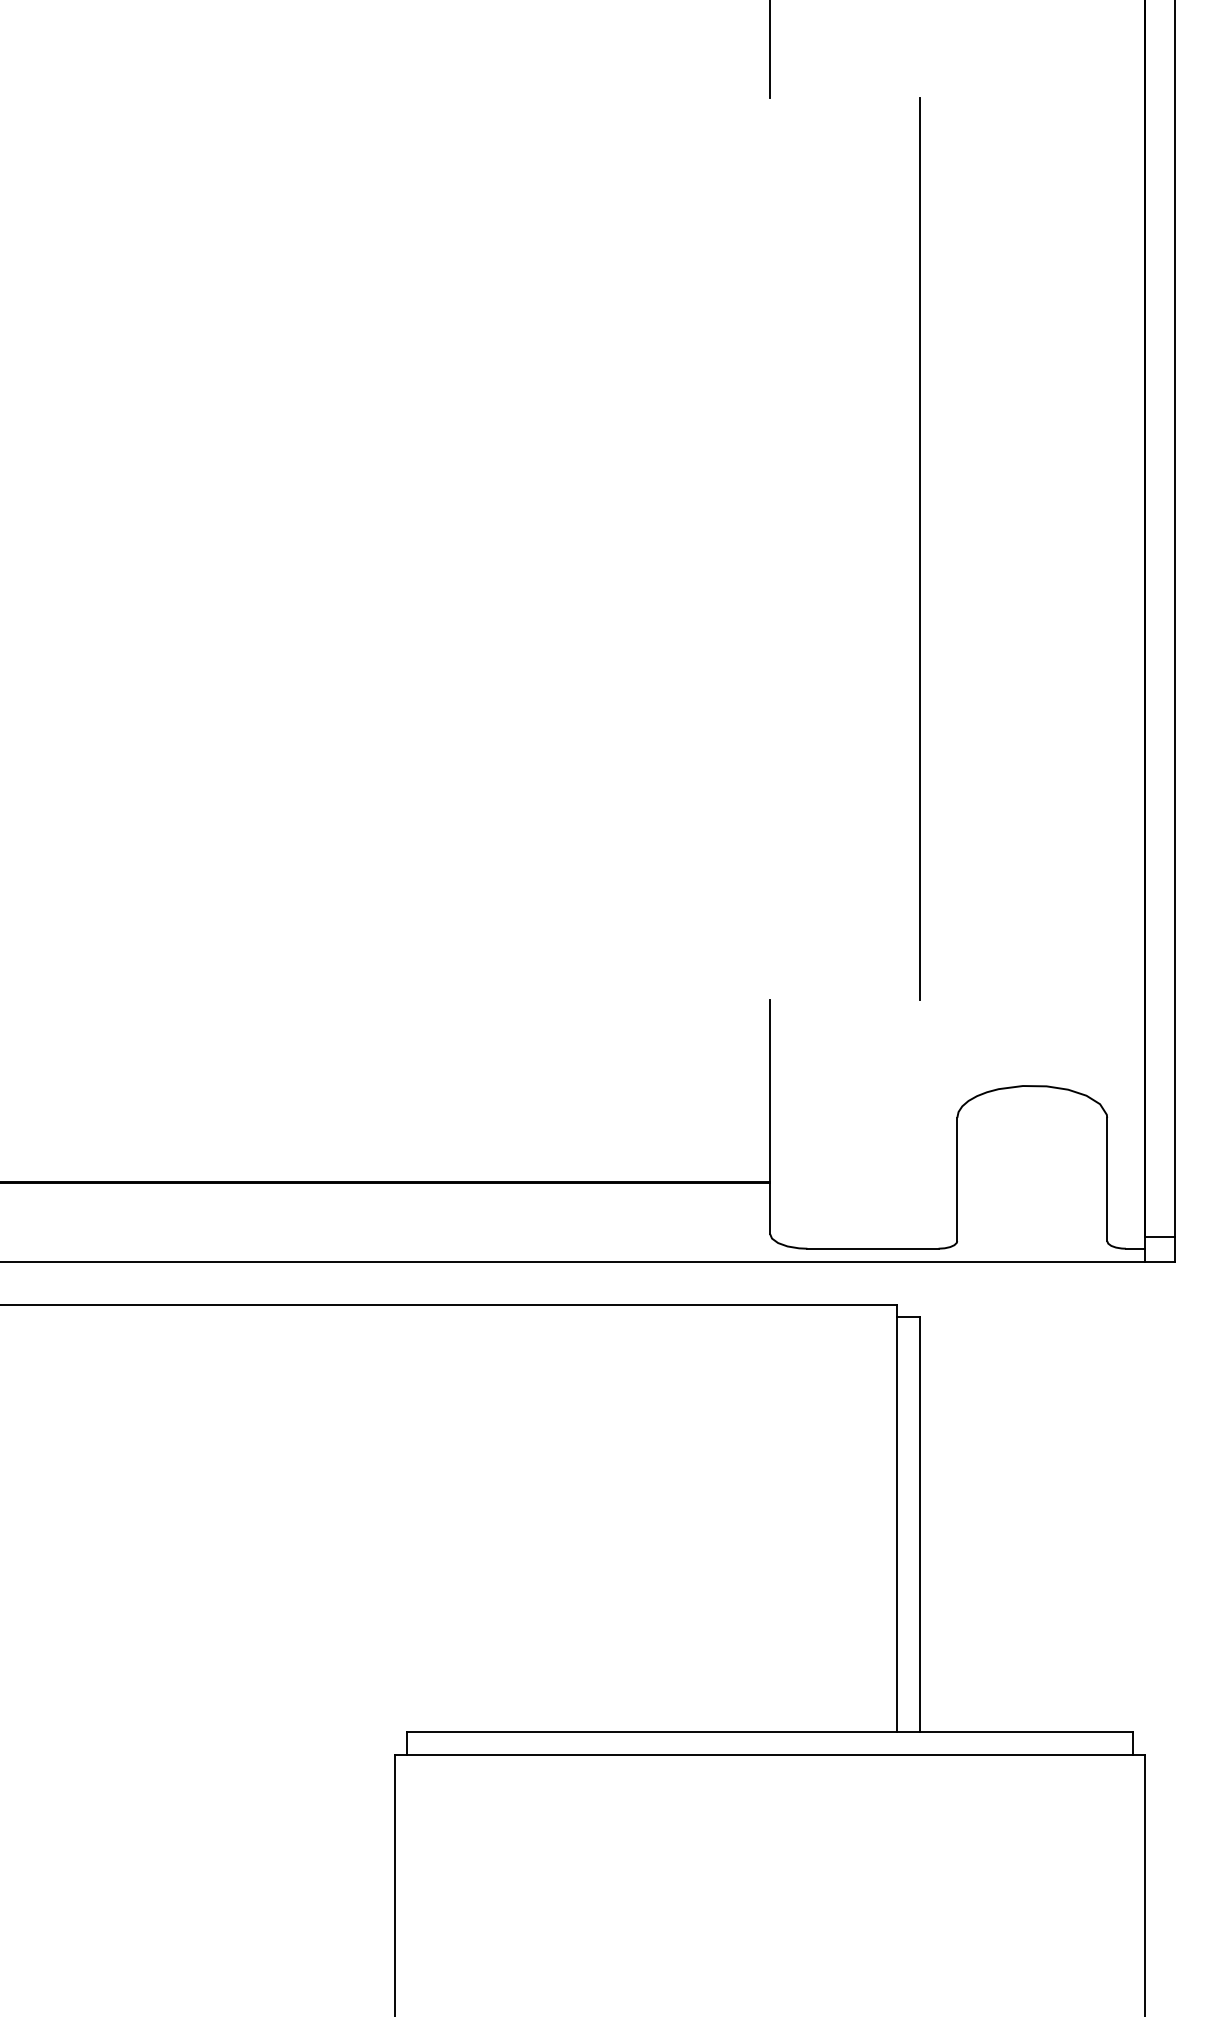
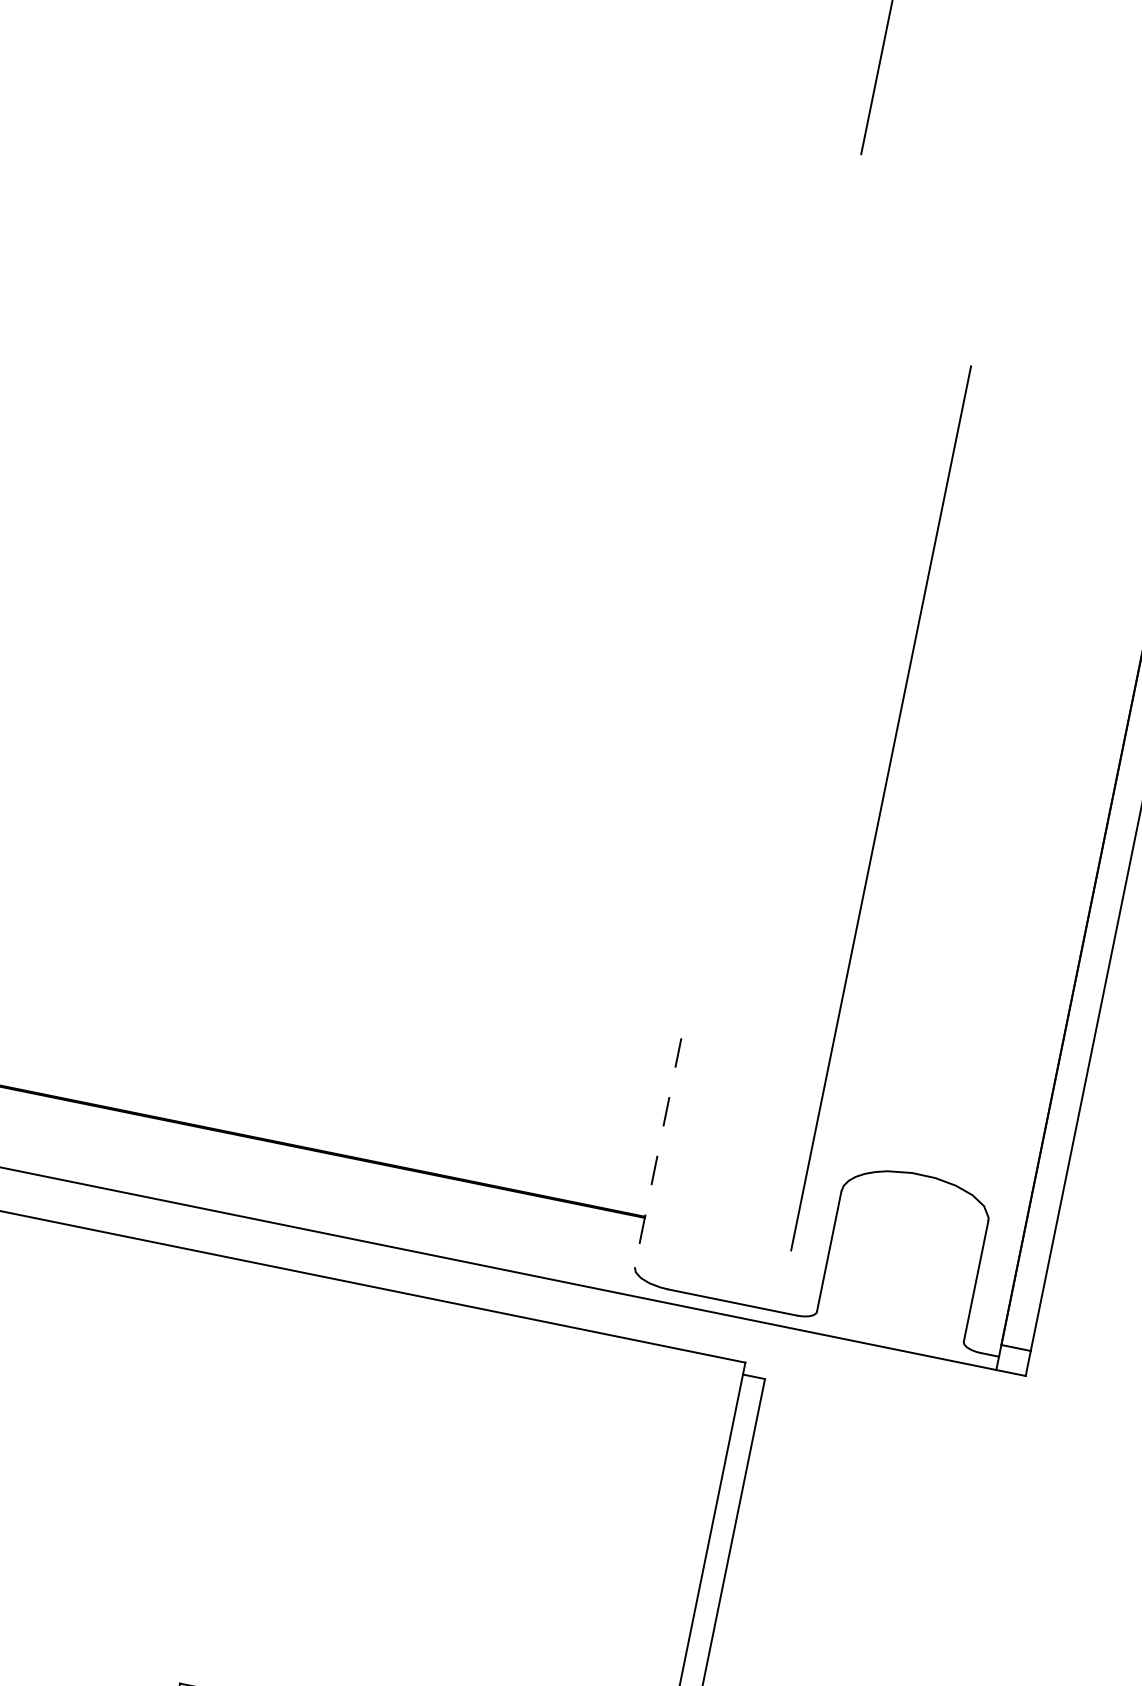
line: (919, 548) -> (880, 807), moved
line: (769, 1116) -> (657, 1152), solid -> dashed

